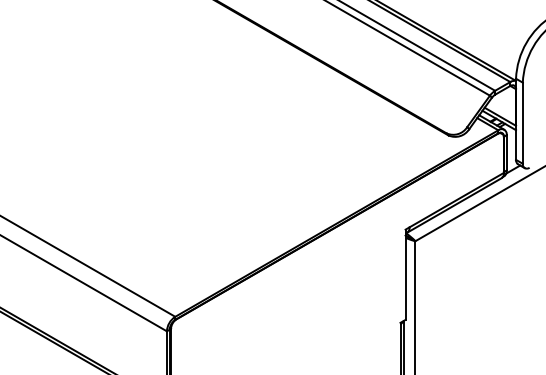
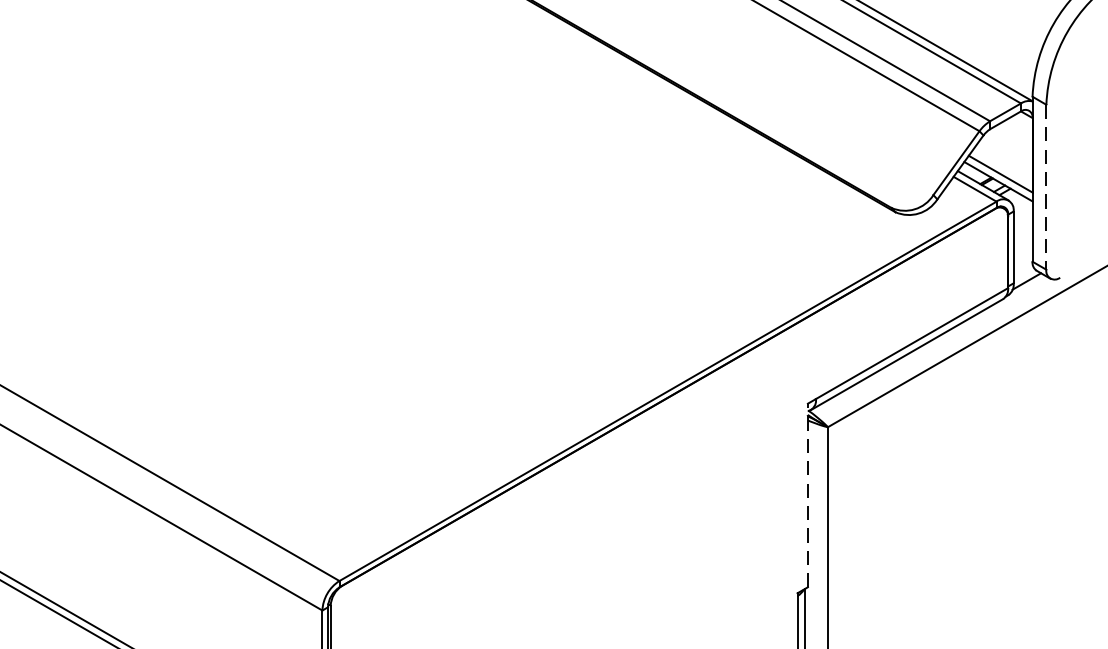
line: (522, 123) -> (1045, 187), solid -> dashed
line: (405, 274) -> (807, 494), solid -> dashed

